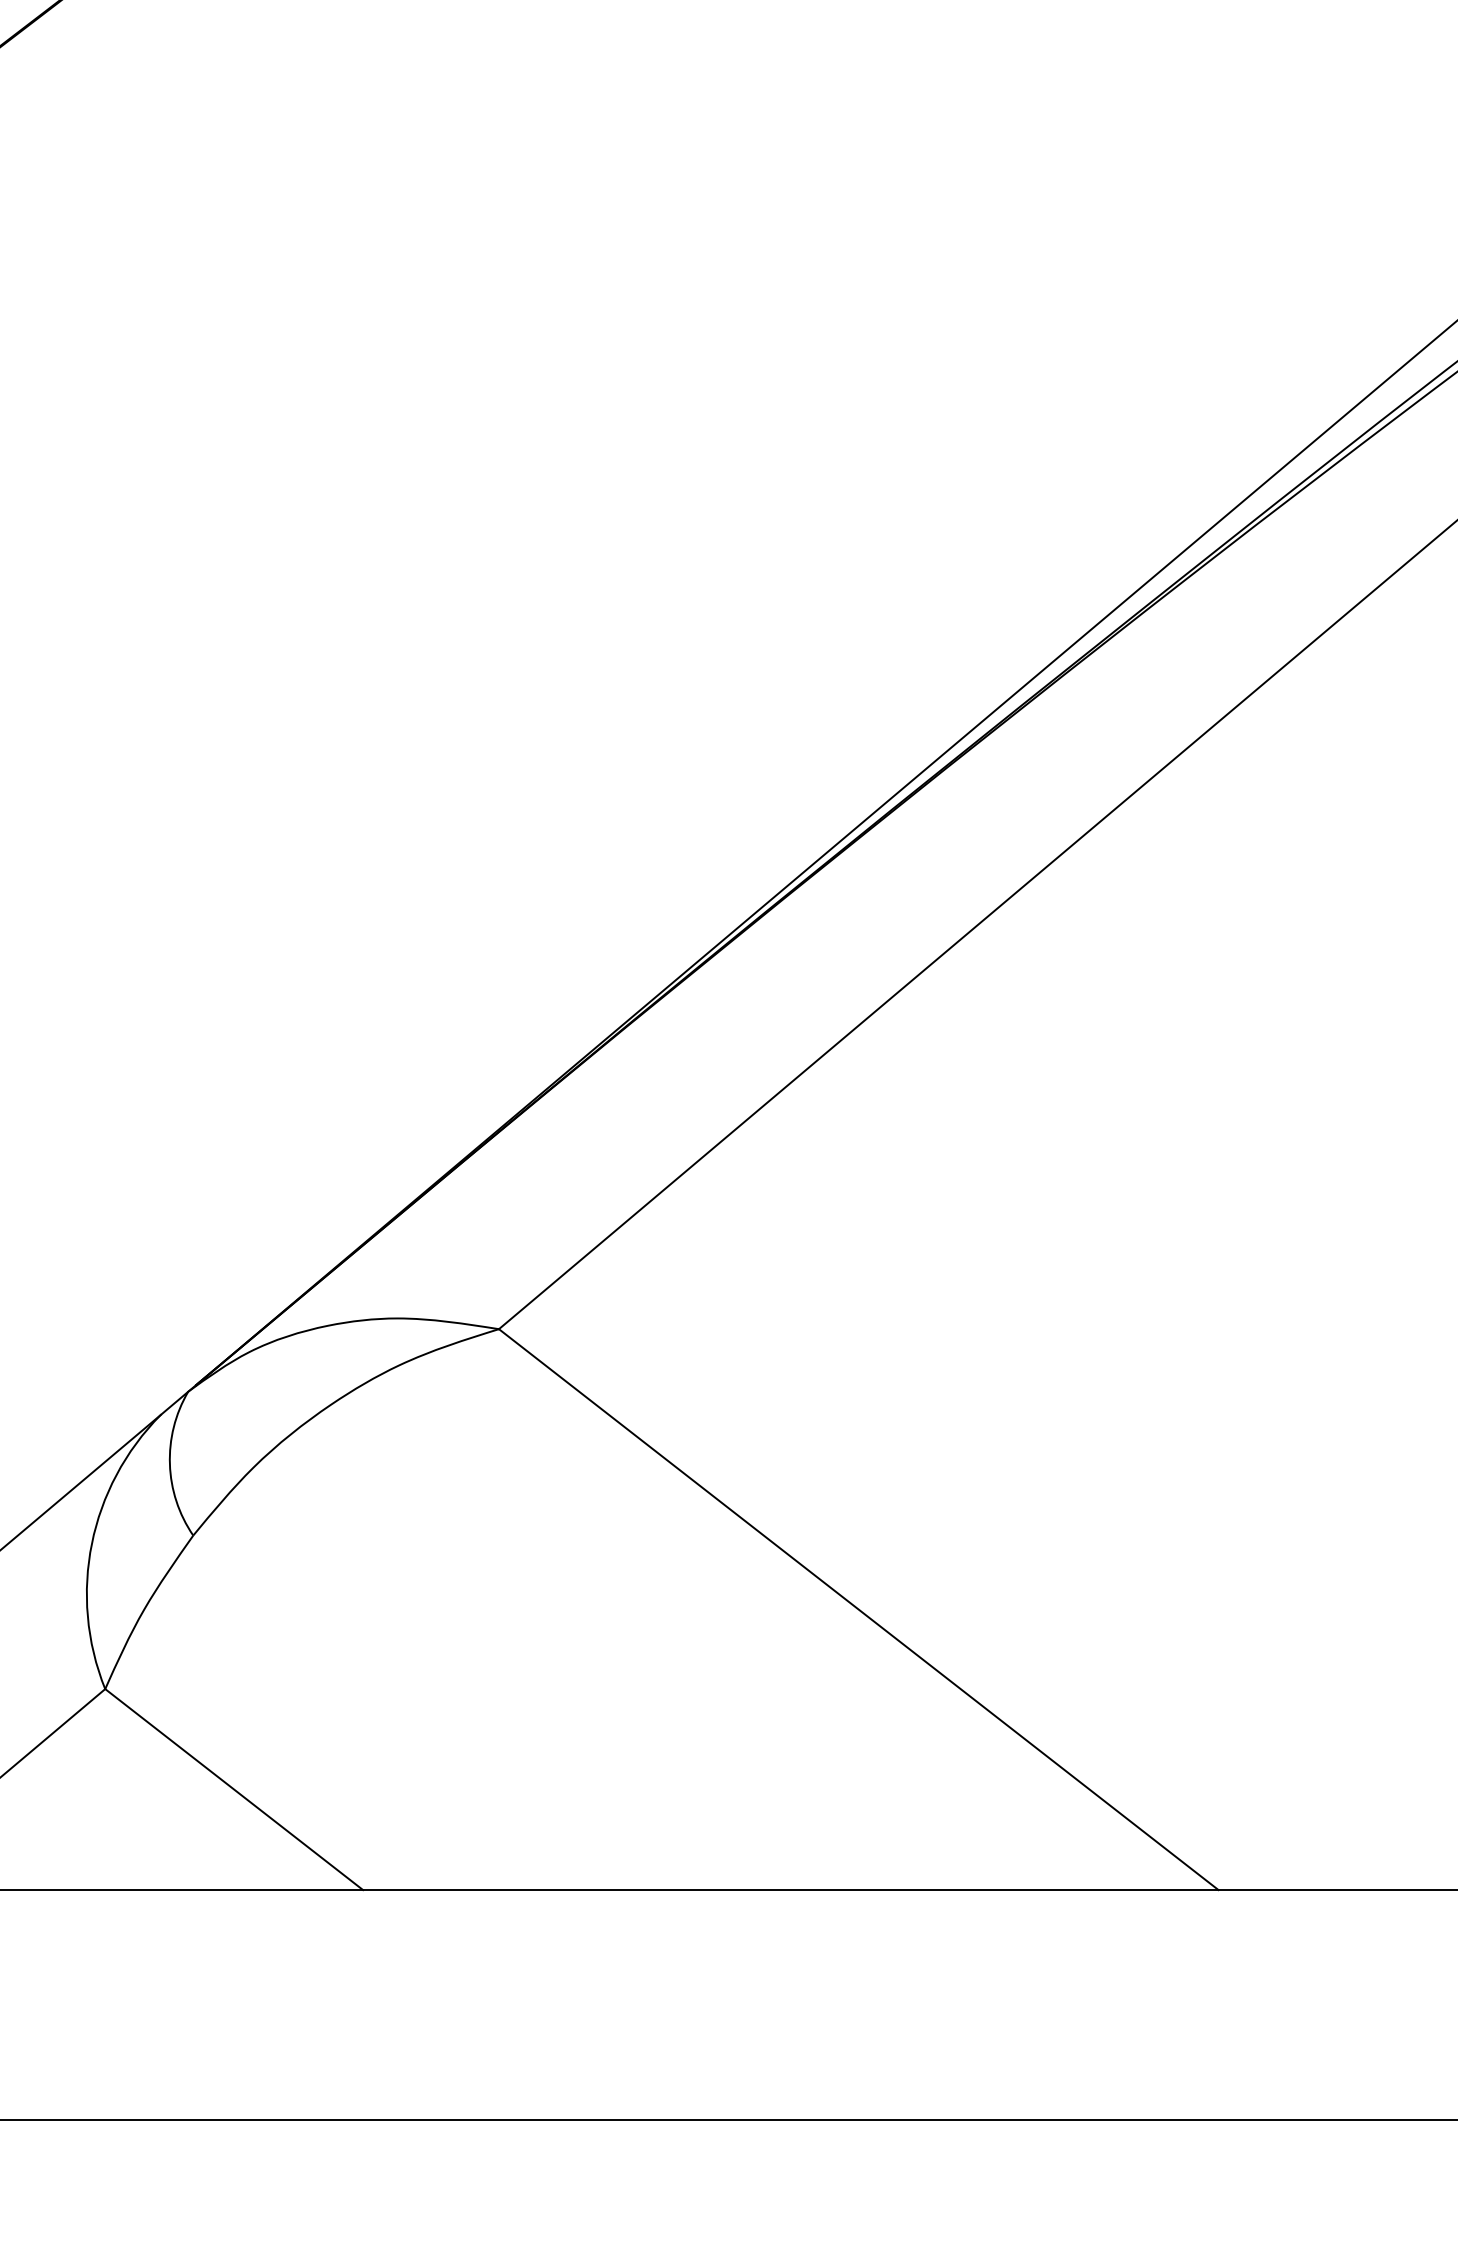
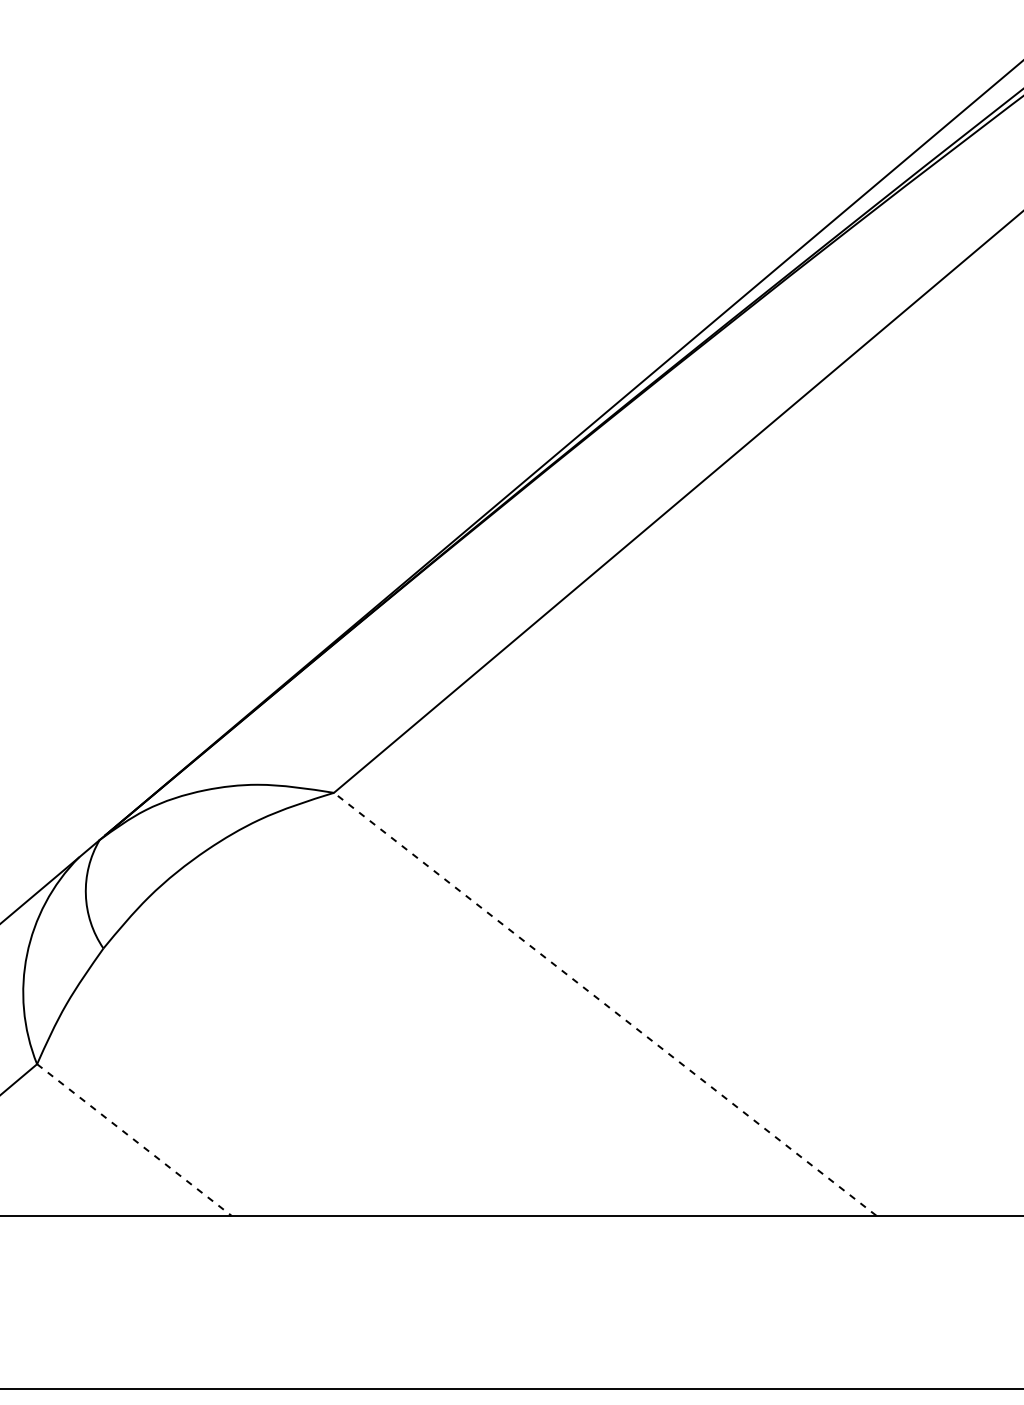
line: (858, 1609) -> (604, 1004), solid -> dashed
line: (234, 1789) -> (134, 1139), solid -> dashed

